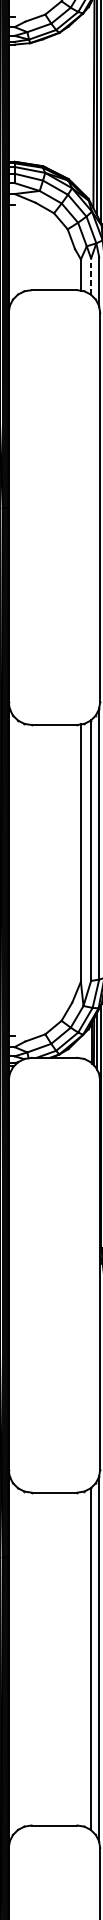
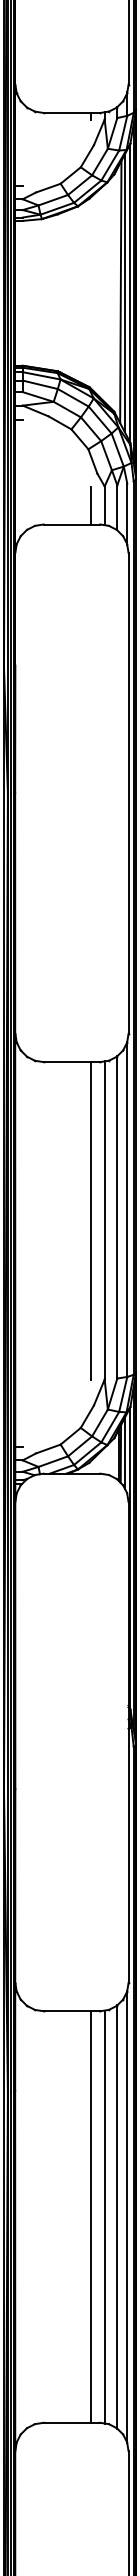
line: (69, 274) -> (90, 505), added
line: (91, 276) -> (117, 507), dashed -> solid
line: (69, 853) -> (90, 1220), added
line: (69, 1658) -> (90, 2216), added
line: (80, 1658) -> (104, 2216), added

